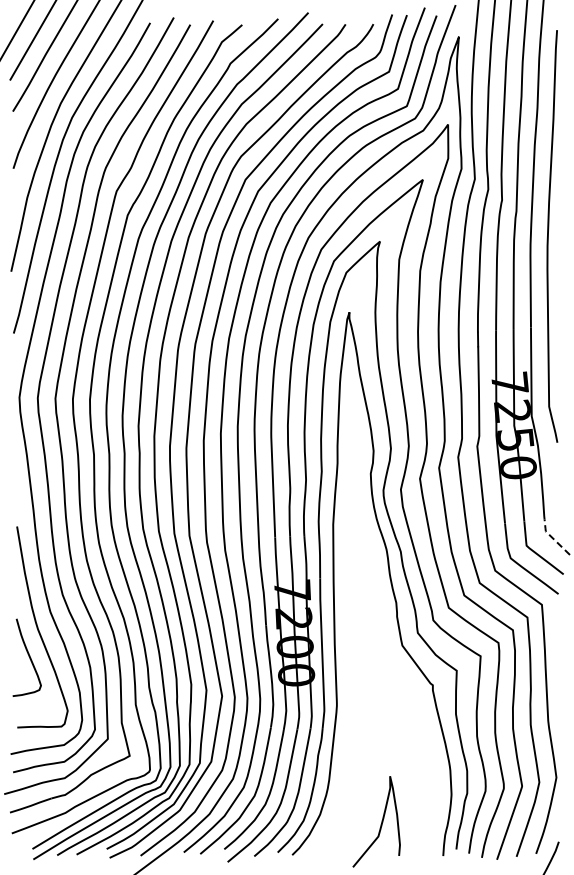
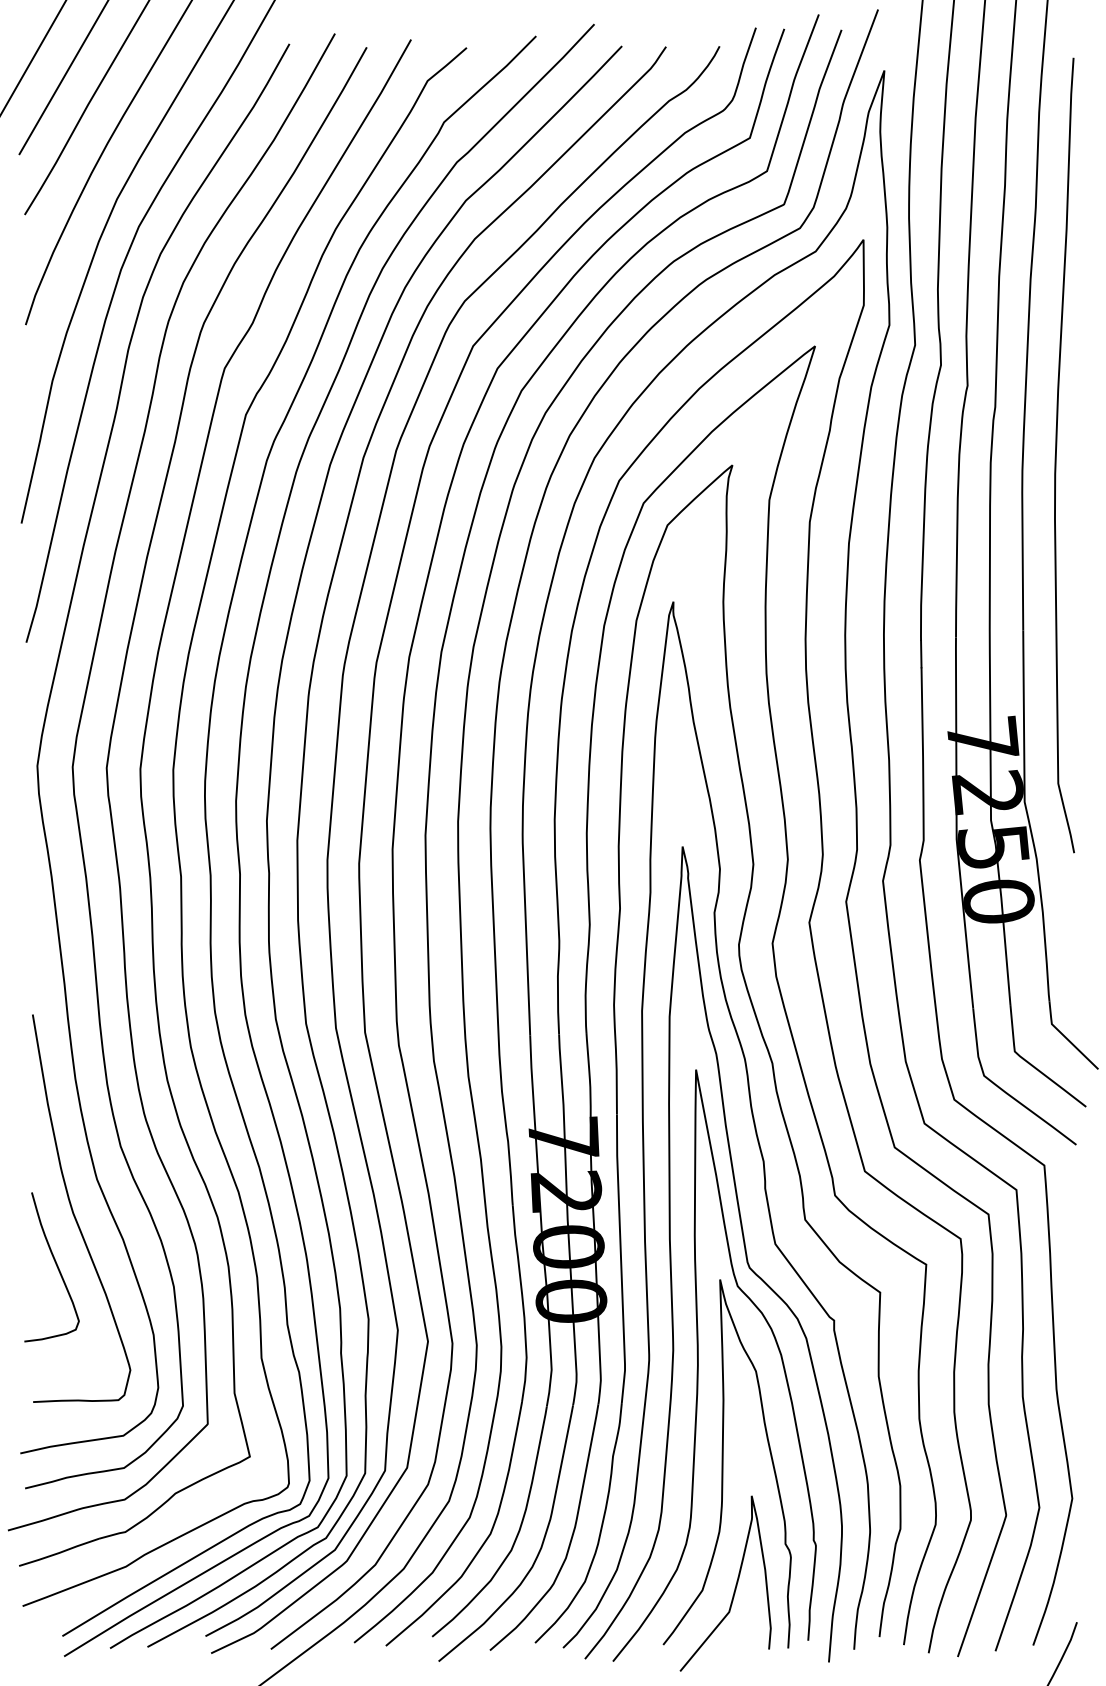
line: (552, 537) -> (1064, 1035), dashed -> solid
part: (377, 650) -> (727, 1253), added

